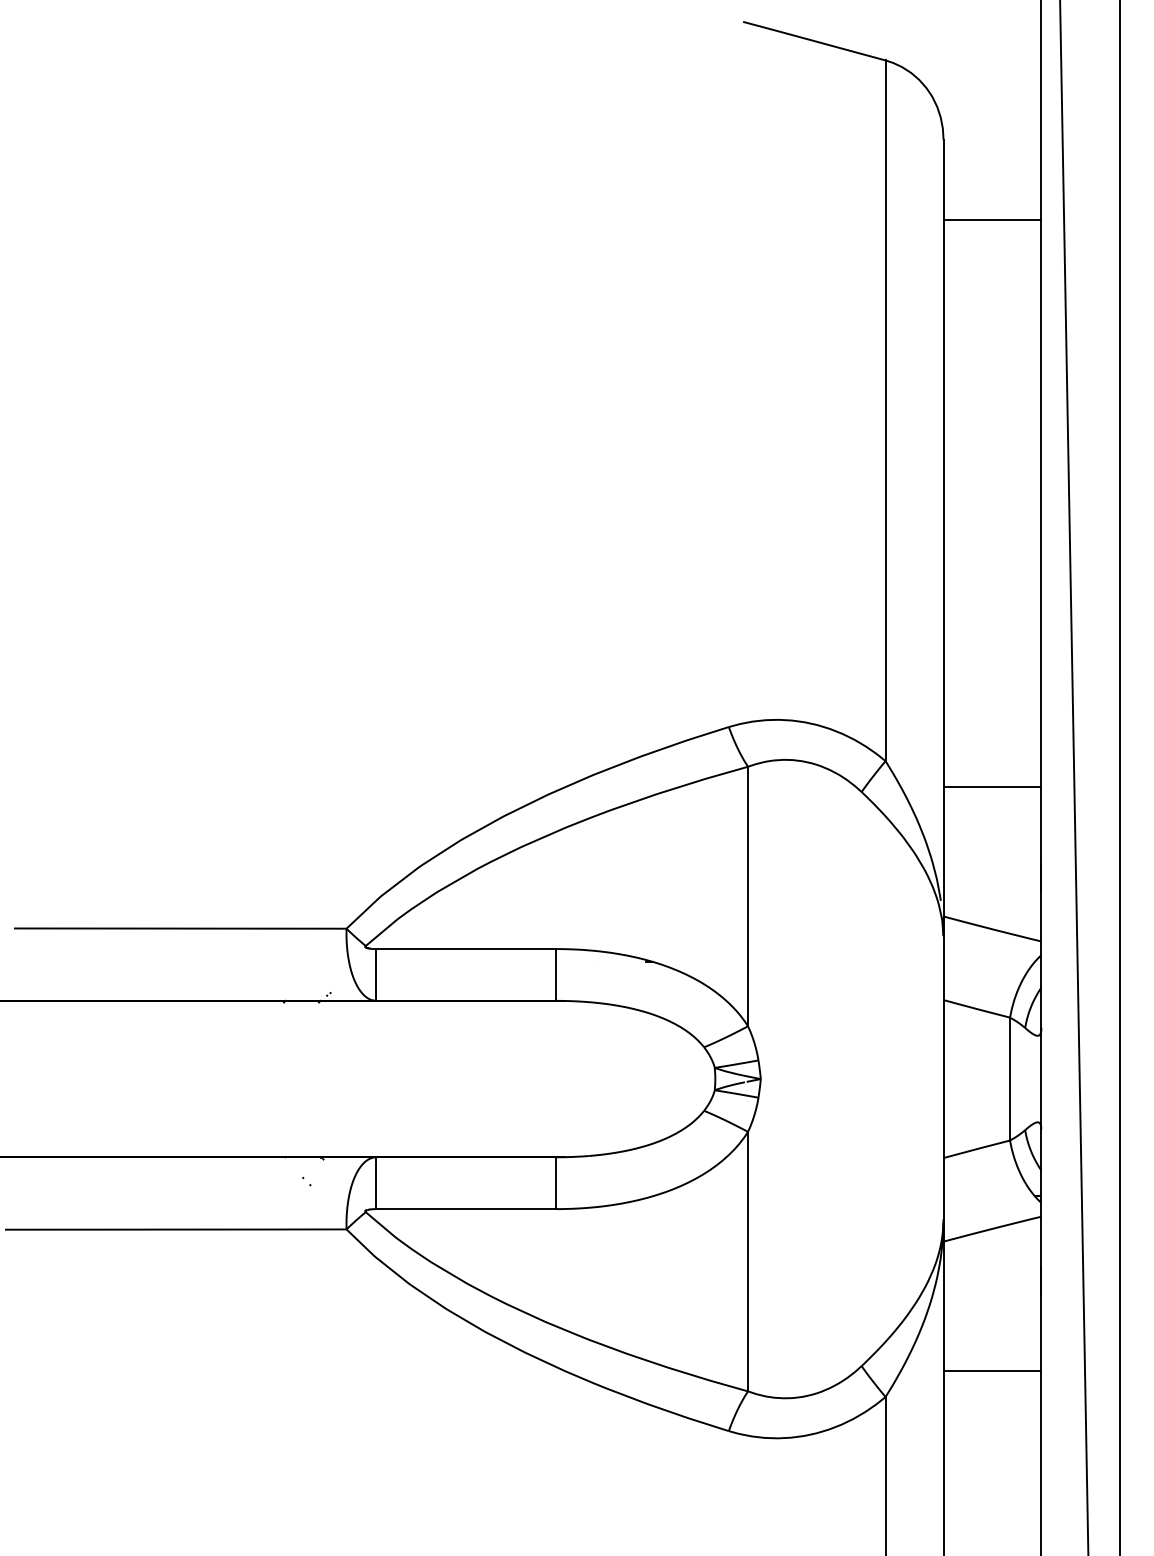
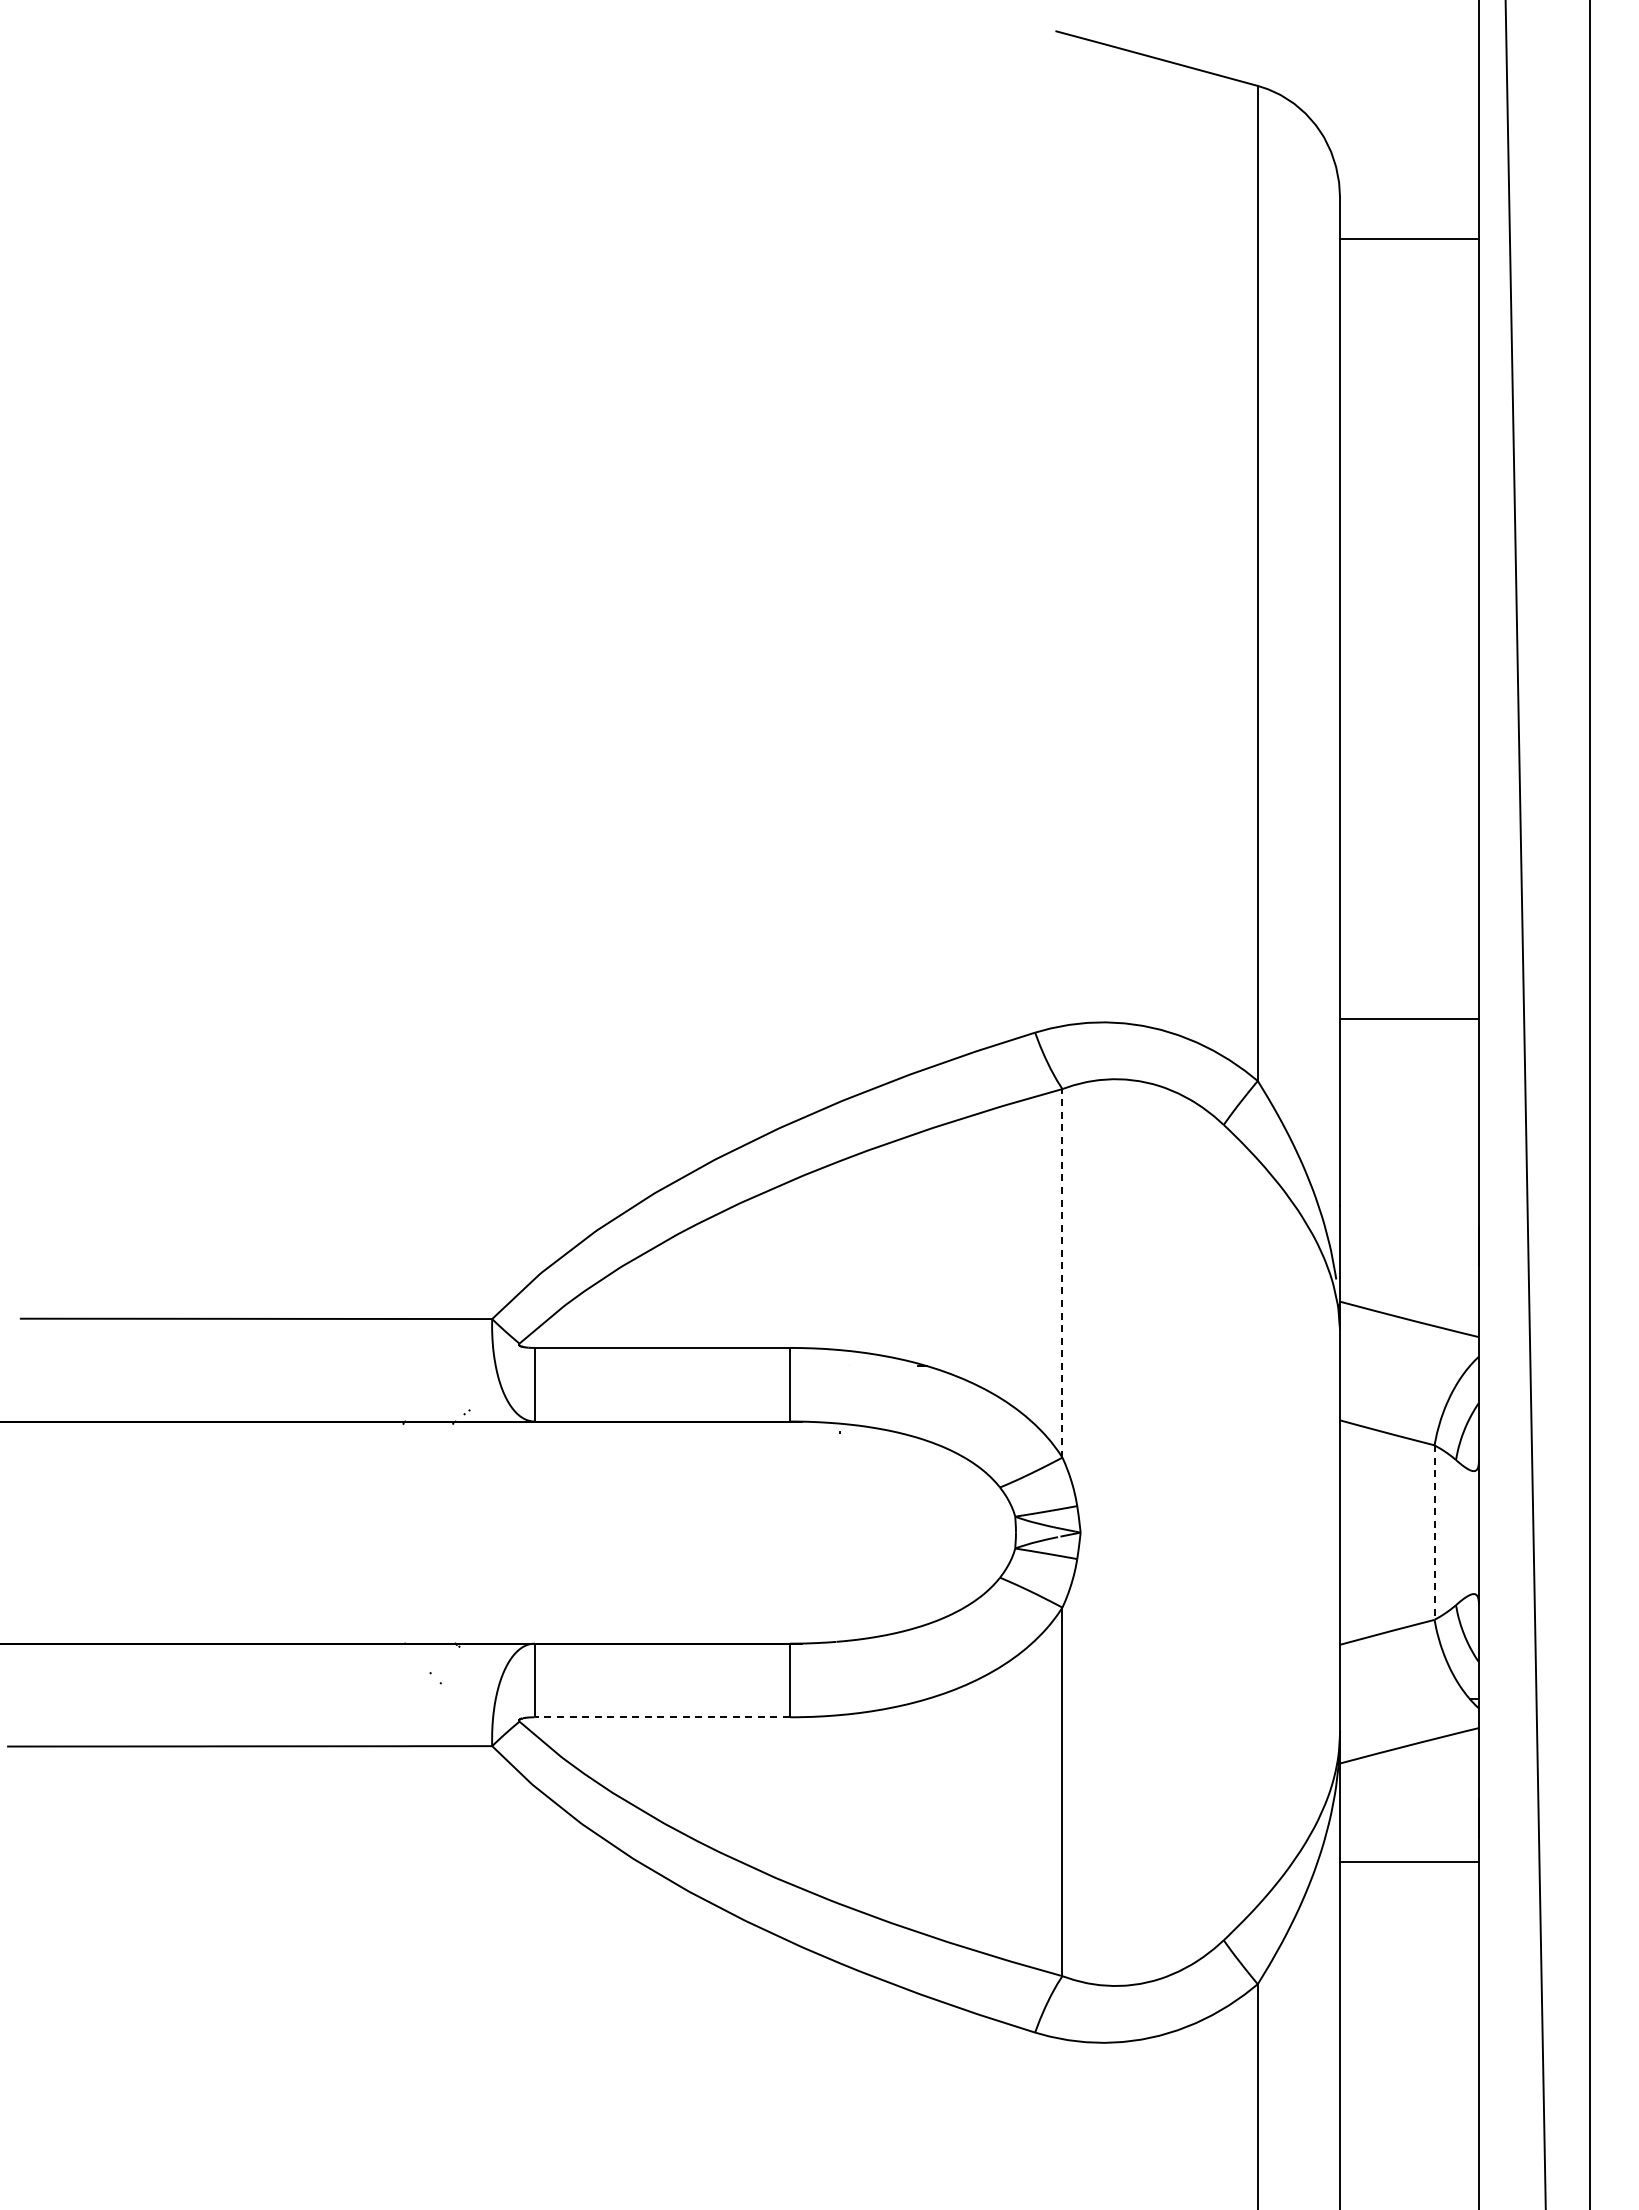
line: (992, 220) -> (1409, 239), moved
line: (992, 786) -> (1409, 1019), moved
line: (748, 895) -> (1062, 1272), solid -> dashed
line: (1010, 1079) -> (1434, 1533), solid -> dashed
line: (466, 1209) -> (662, 1717), solid -> dashed
line: (992, 1371) -> (1409, 1861), moved

